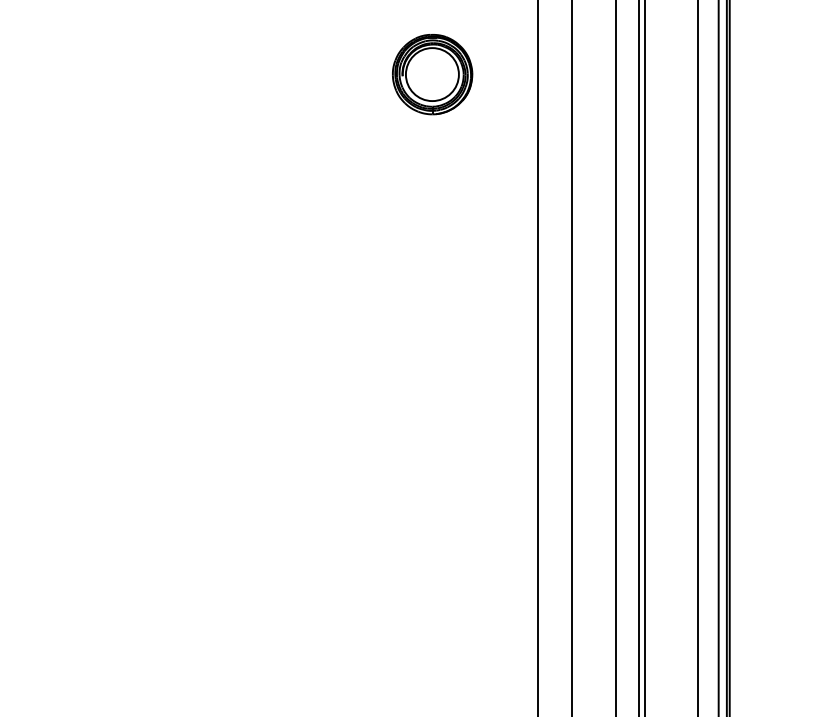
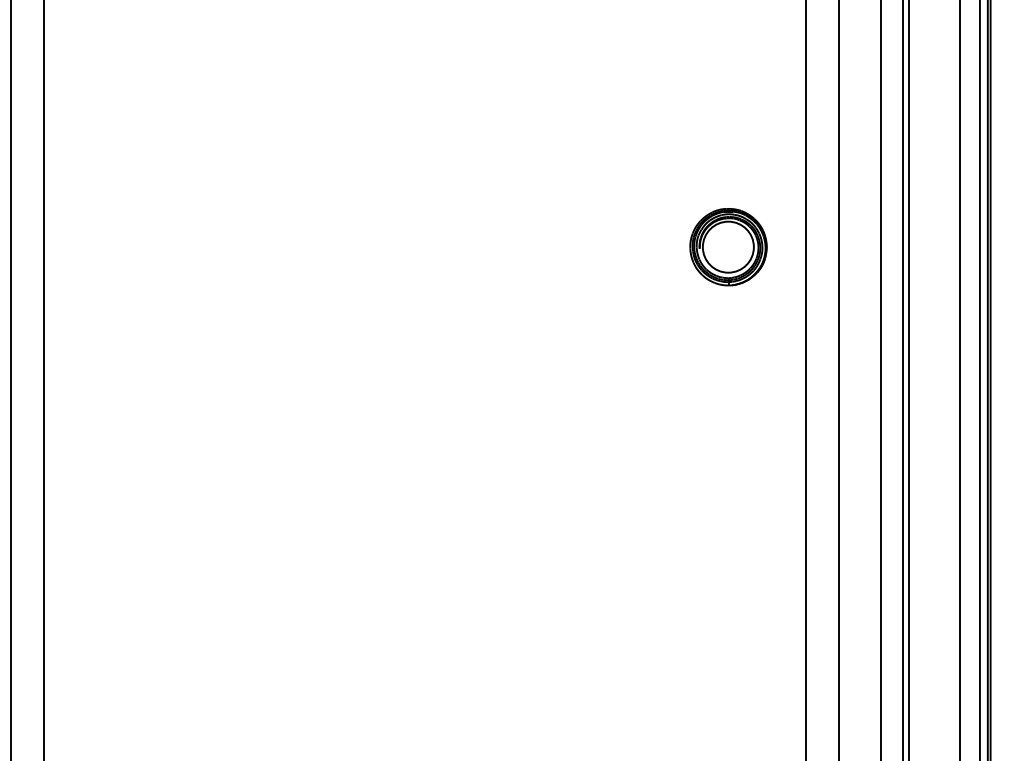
part: (432, 74) -> (728, 247), moved

